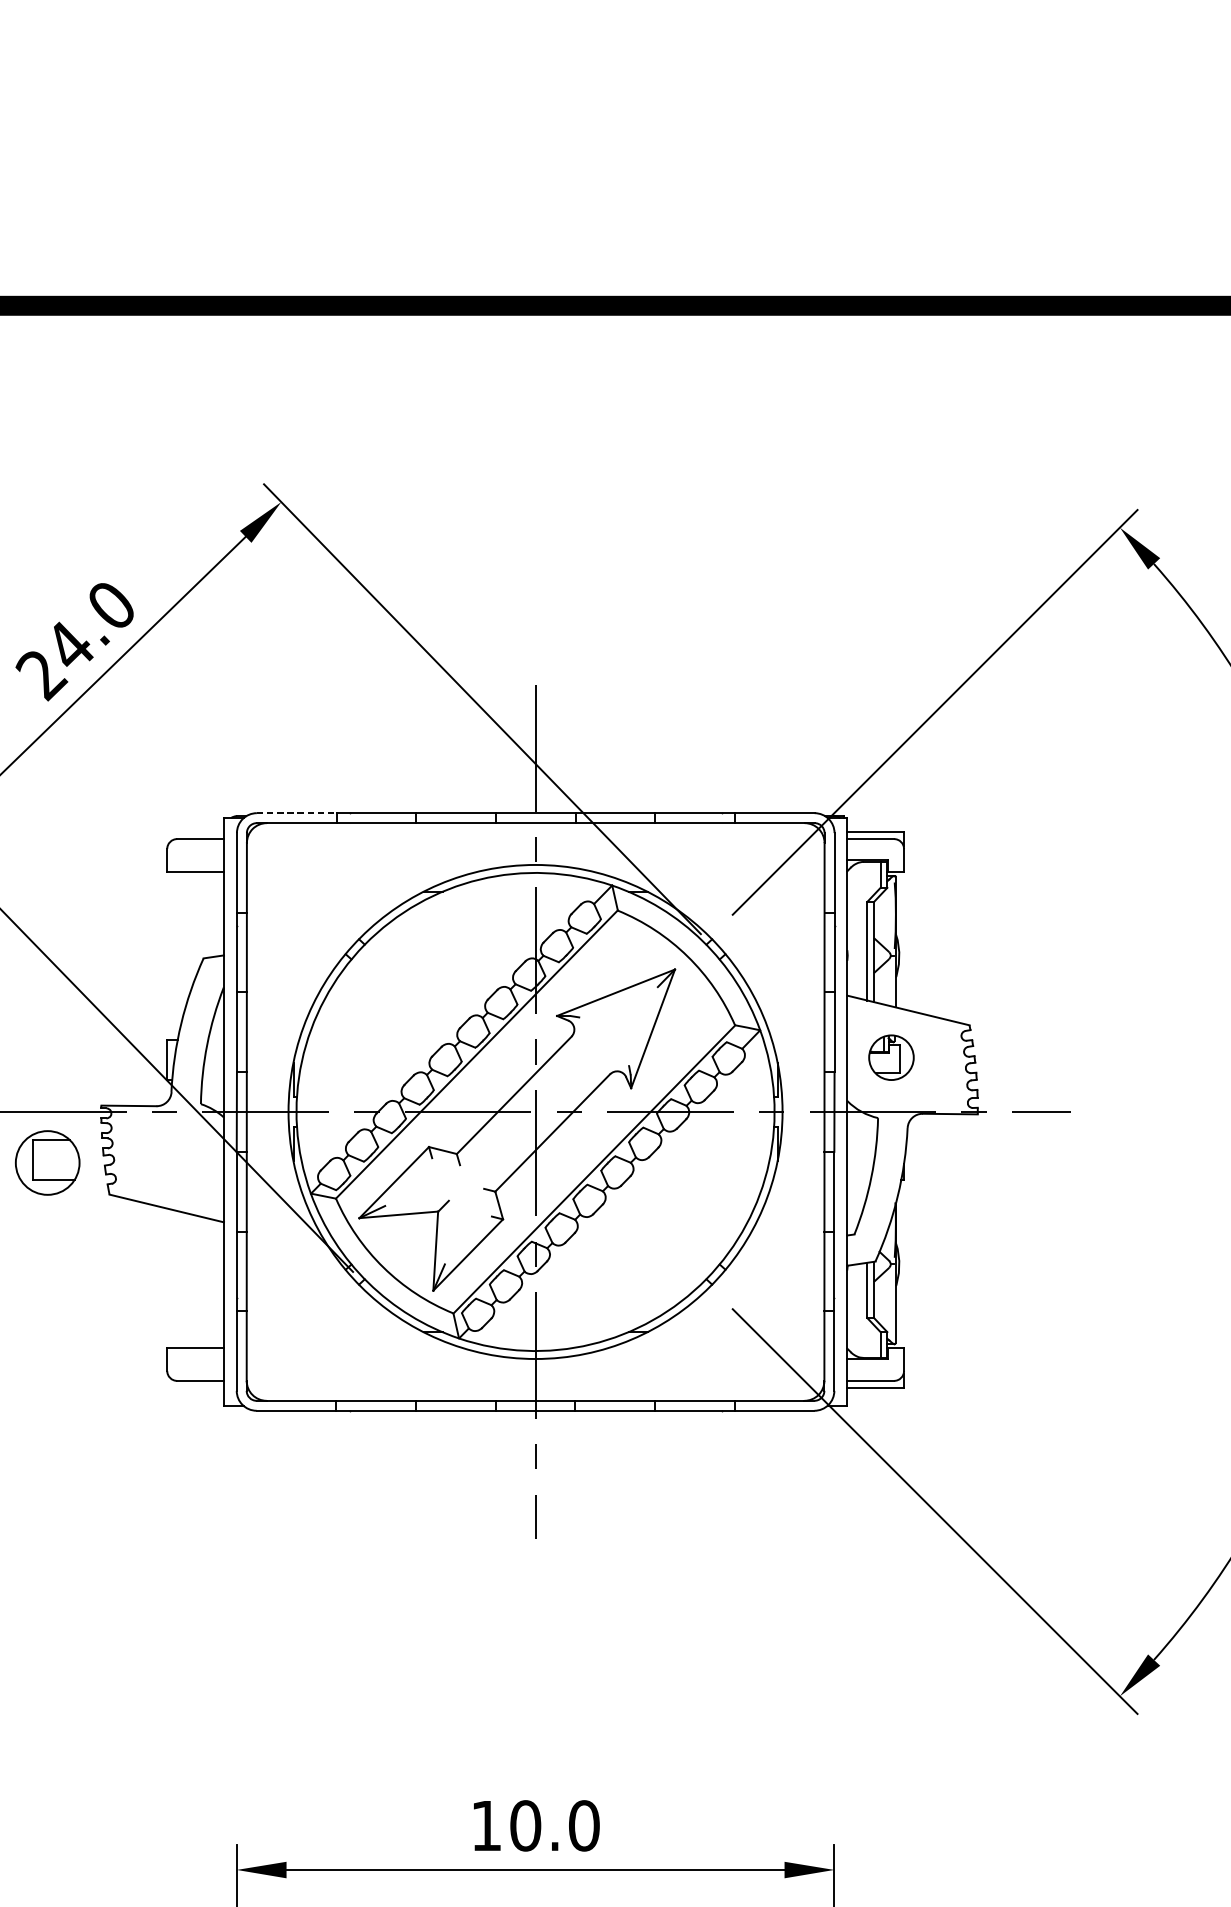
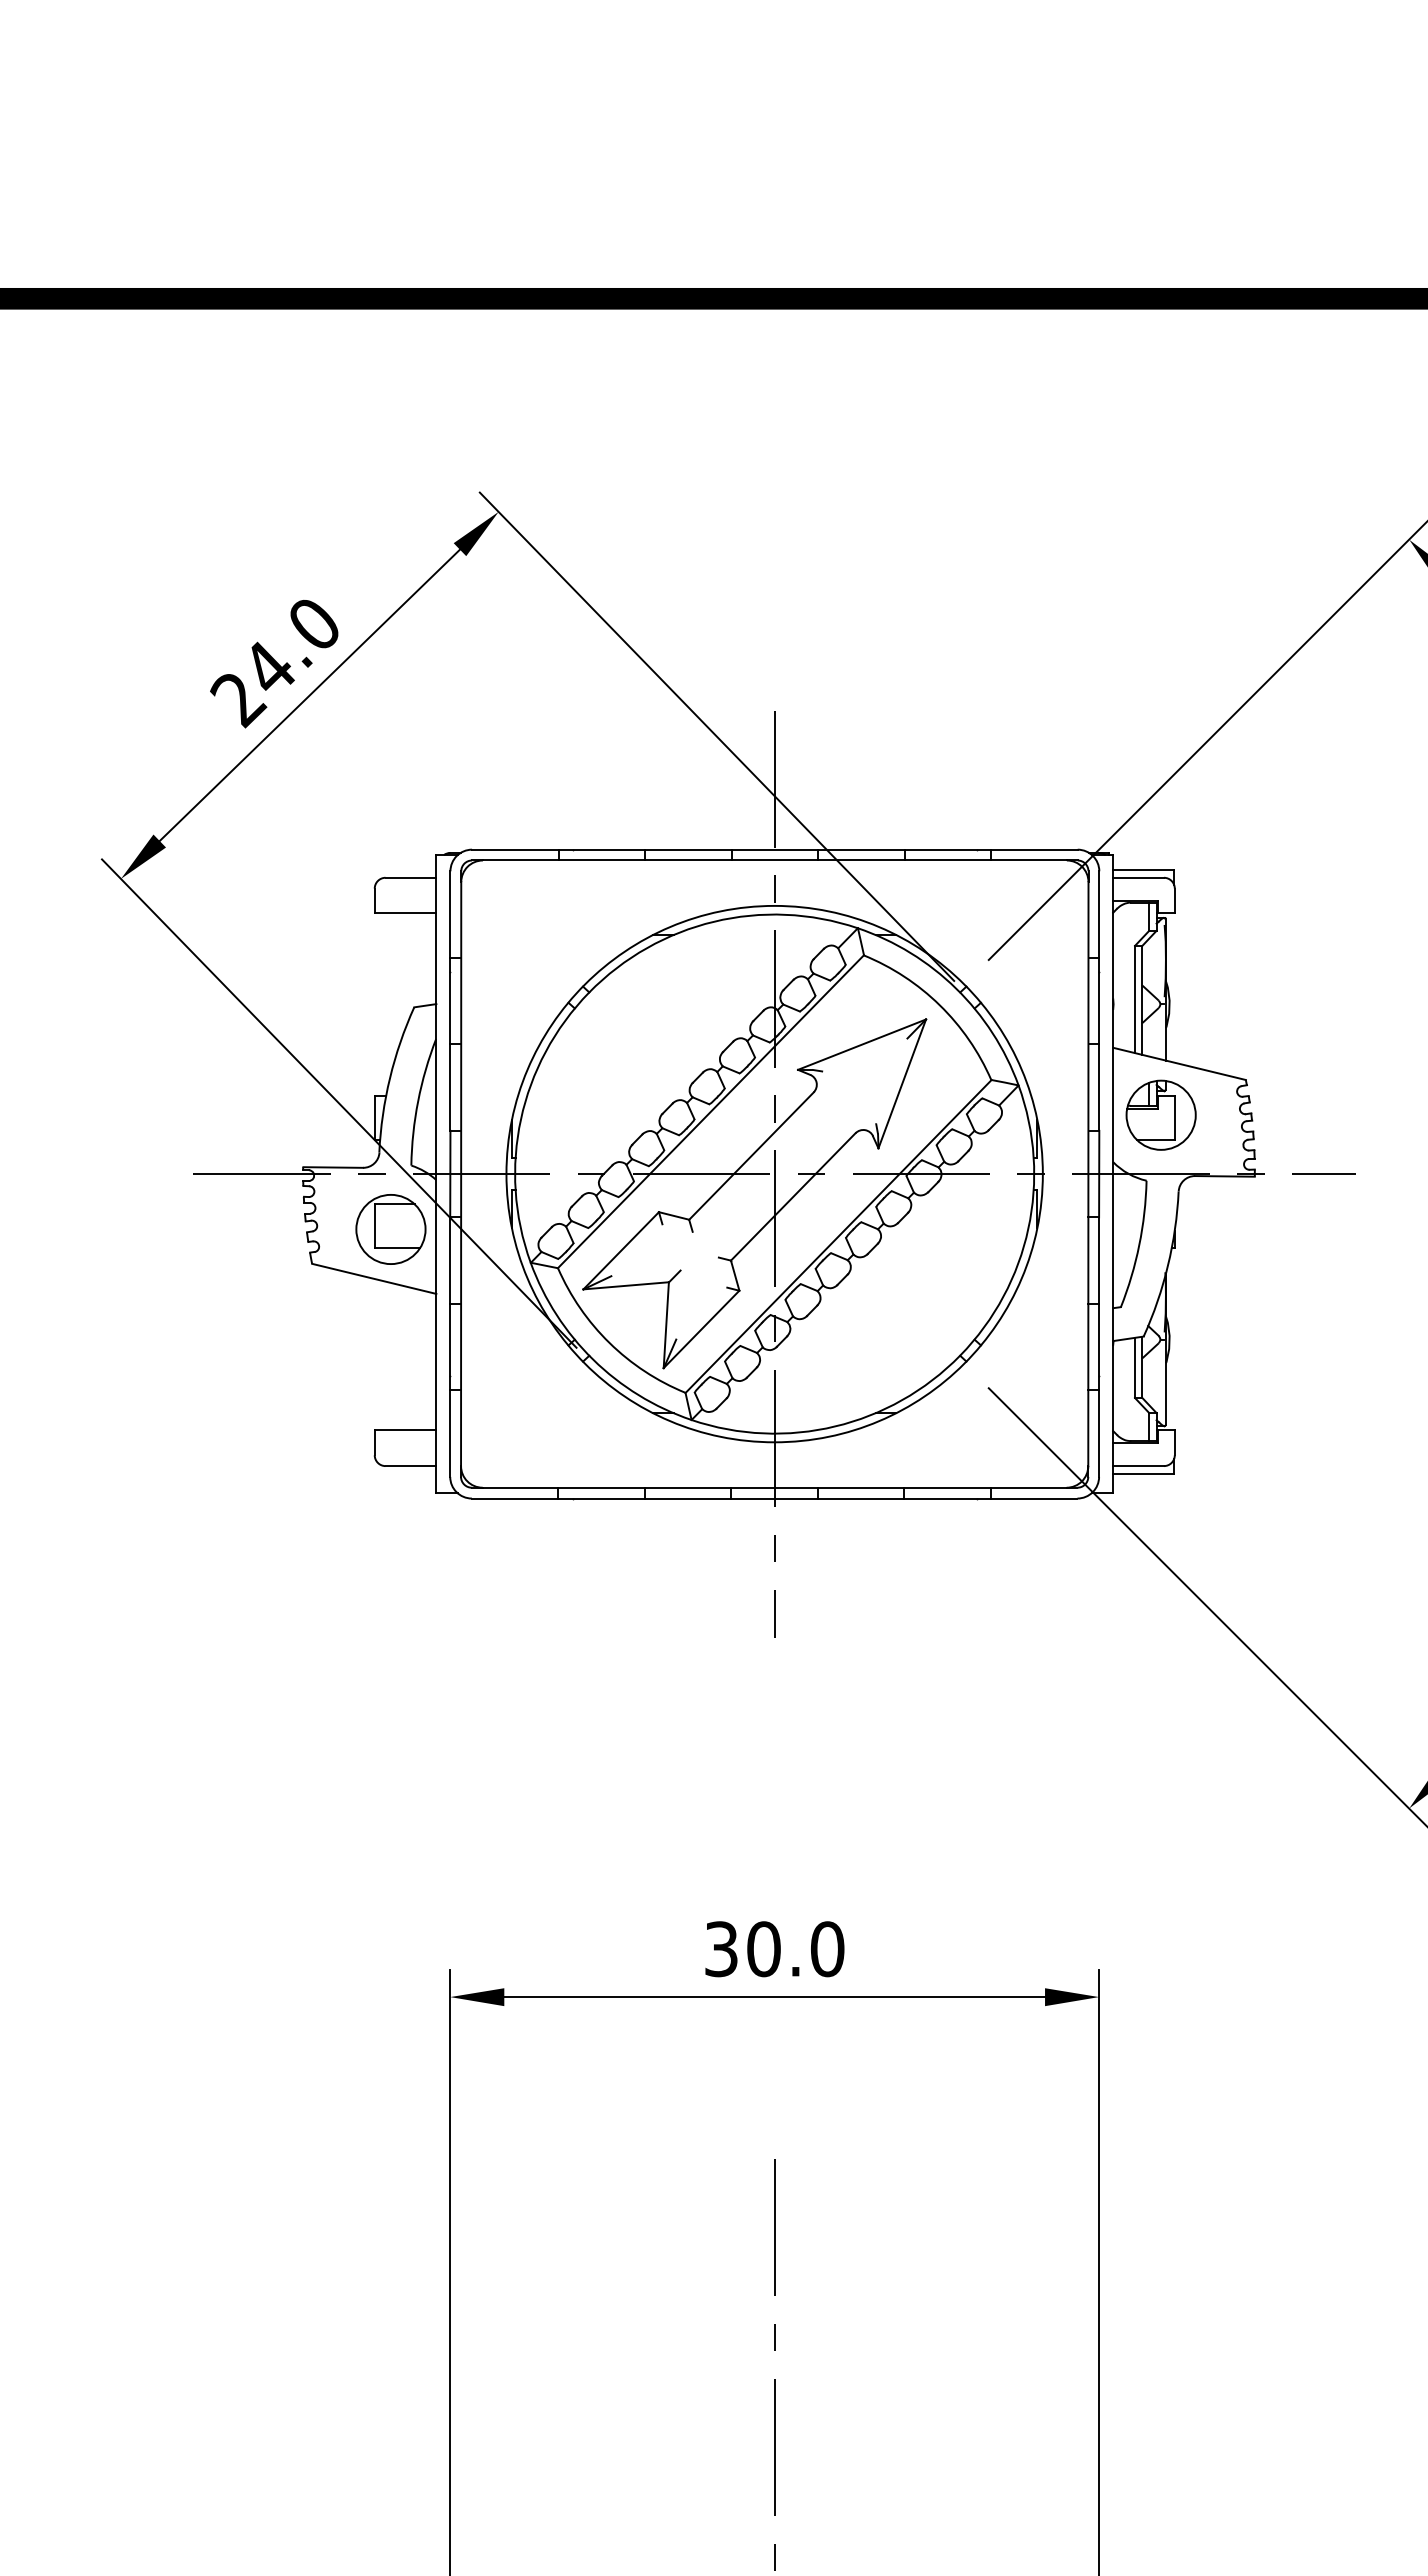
line: (296, 813) -> (515, 849), dashed -> solid
part: (890, 1057) -> (1160, 1114), size x1.43
part: (47, 1162) -> (390, 1229), moved
text: (486, 1826) -> (721, 1949), 10.0 -> 30.0

